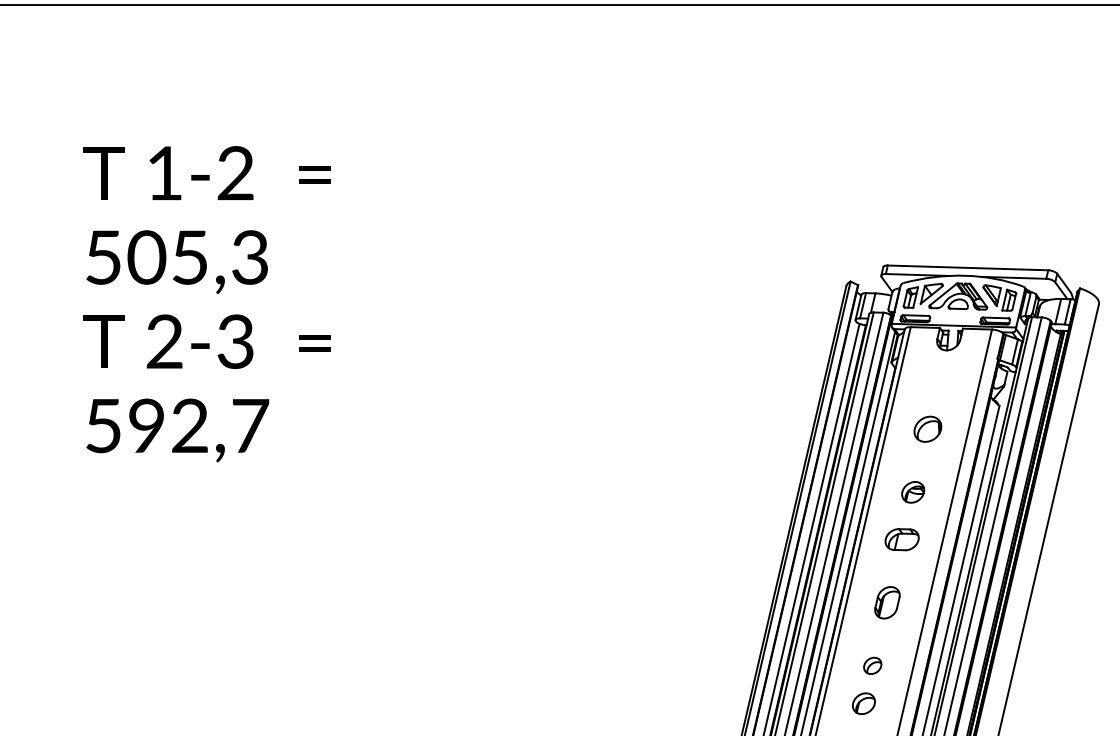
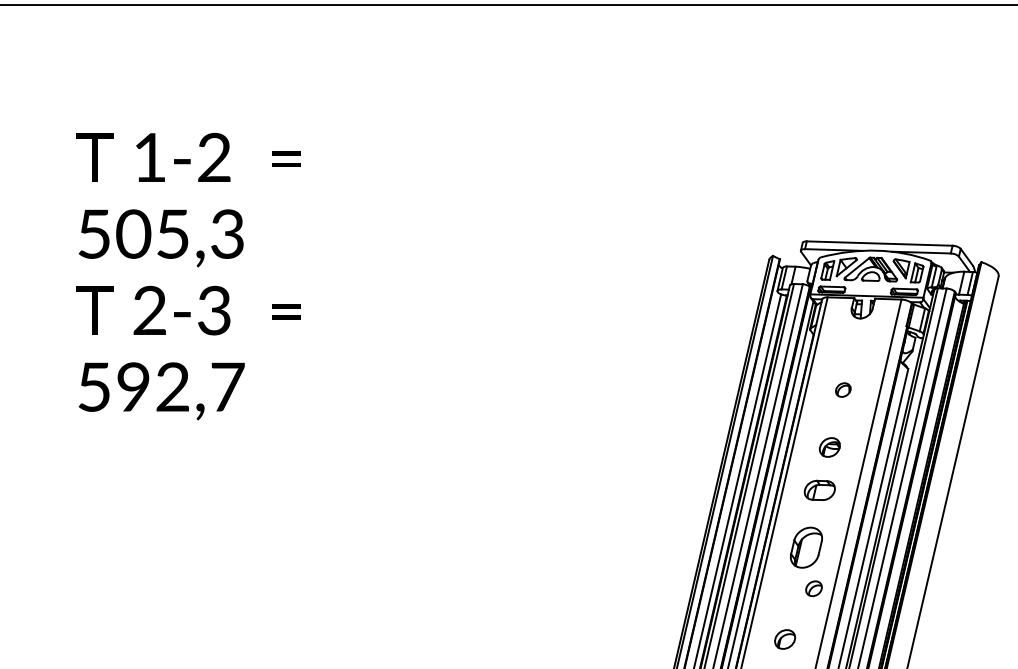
part: (927, 428) -> (842, 389), size x0.6
part: (887, 602) -> (806, 547), size x1.4
part: (872, 665) -> (813, 588), moved

